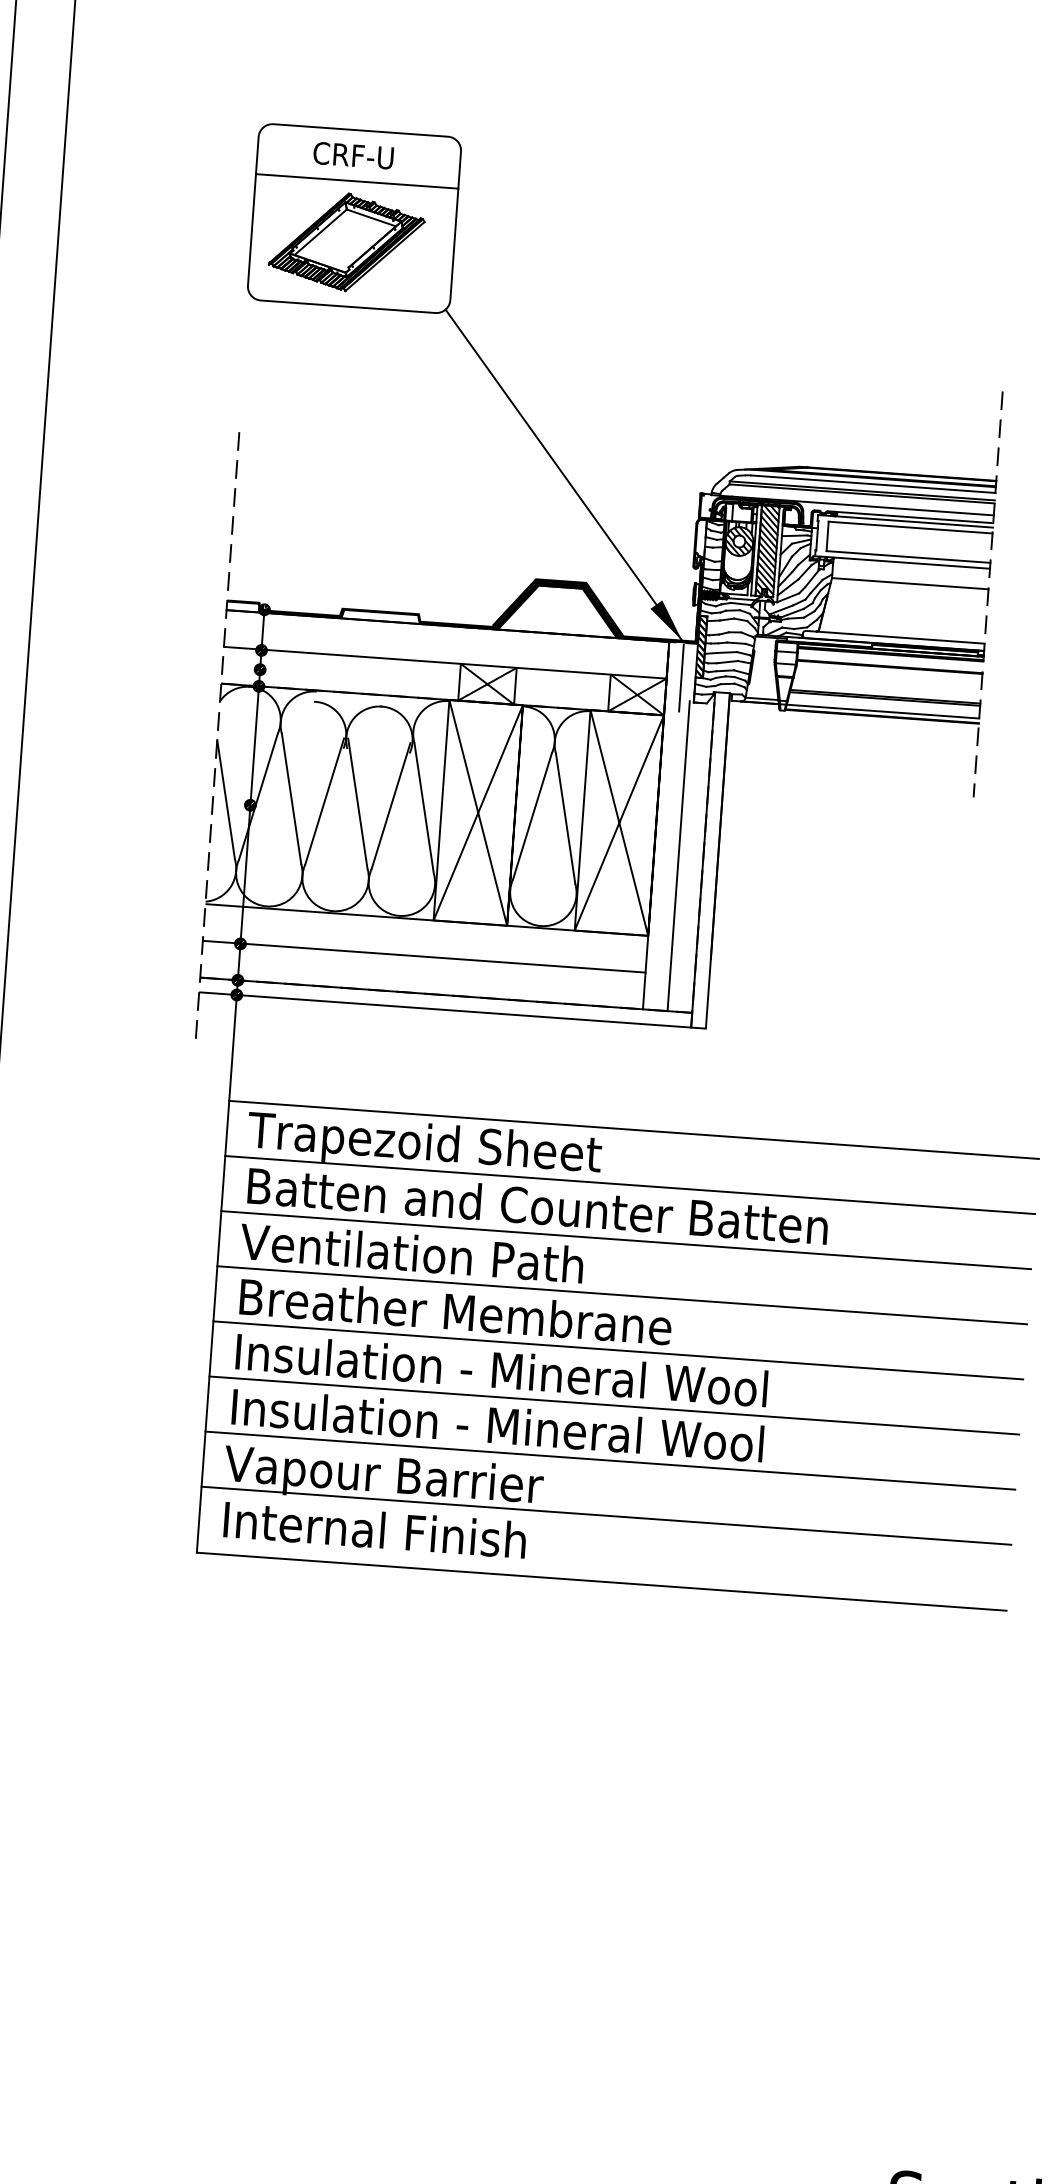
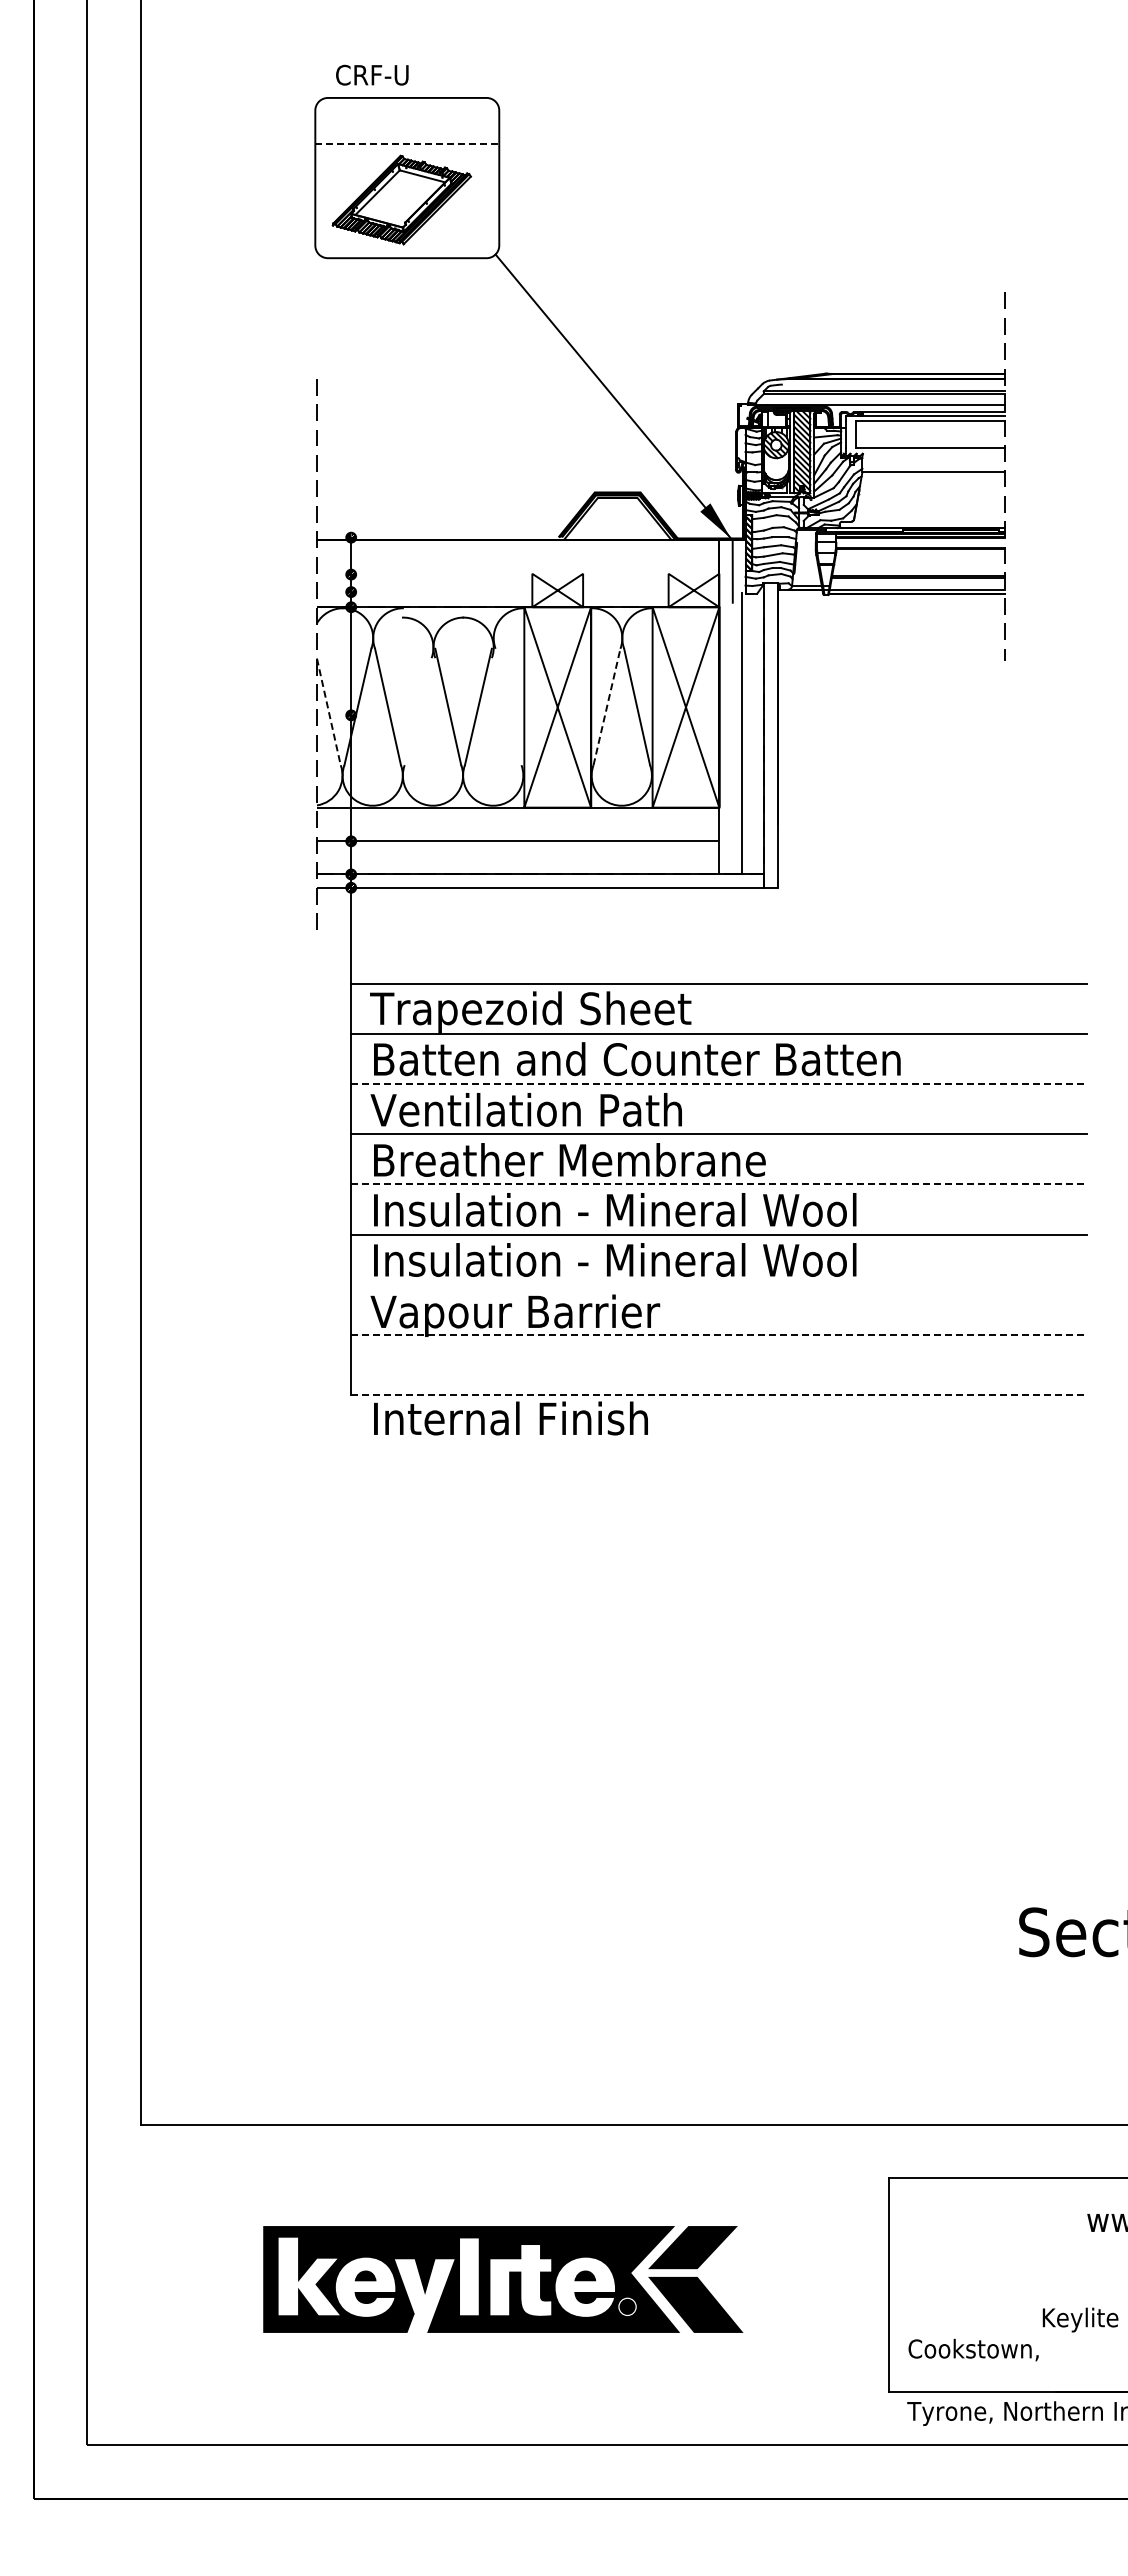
text: (353, 154) -> (372, 74), moved
line: (357, 181) -> (407, 144), solid -> dashed
line: (873, 484) -> (893, 384), removed
line: (901, 562) -> (924, 453), removed
fill: (425, 599) -> (496, 517), removed
line: (899, 637) -> (927, 521), removed
line: (445, 662) -> (518, 573), removed
line: (225, 799) -> (328, 711), solid -> dashed
line: (324, 800) -> (417, 706), removed
line: (424, 807) -> (508, 706), removed
line: (533, 816) -> (607, 707), solid -> dashed
line: (626, 1240) -> (719, 1084), solid -> dashed
line: (618, 1350) -> (719, 1184), solid -> dashed
line: (610, 1460) -> (719, 1284), removed
line: (606, 1515) -> (719, 1334), solid -> dashed
text: (374, 1529) -> (510, 1418), moved
line: (602, 1581) -> (719, 1394), solid -> dashed

